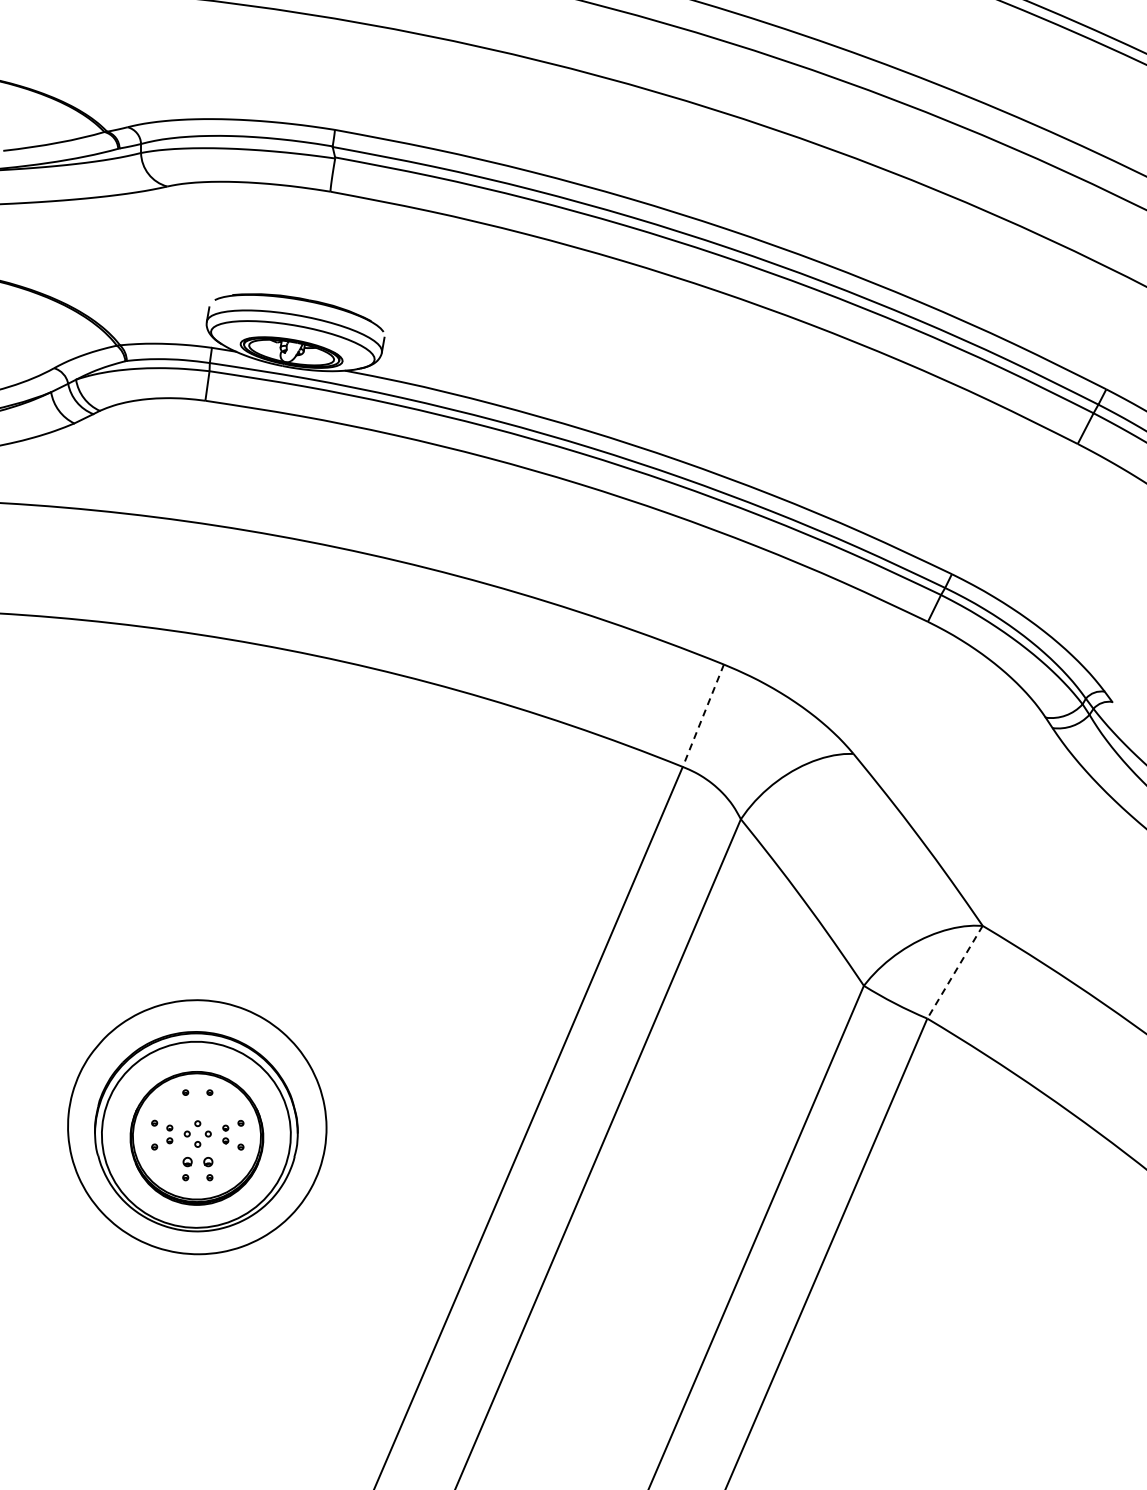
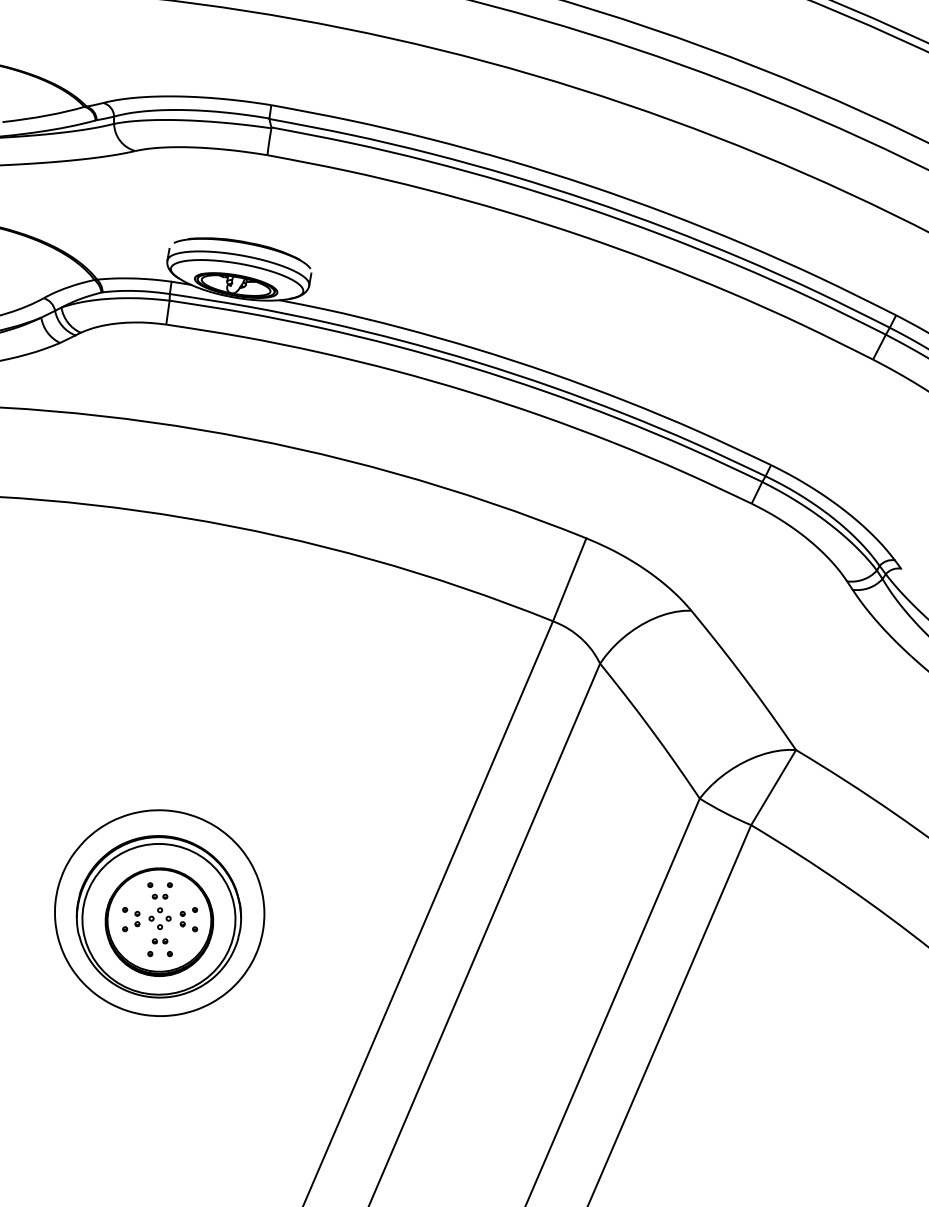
line: (703, 716) -> (569, 580), dashed -> solid
line: (954, 972) -> (773, 787), dashed -> solid
part: (197, 1106) -> (159, 896), added
part: (197, 1161) -> (159, 940), size x0.62

